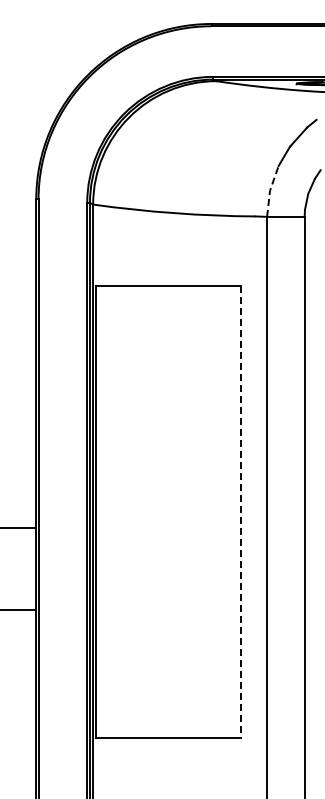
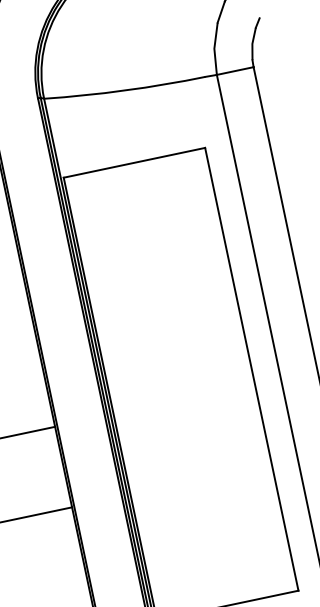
line: (270, 190) -> (214, 48), dashed -> solid
line: (240, 512) -> (251, 369), dashed -> solid

